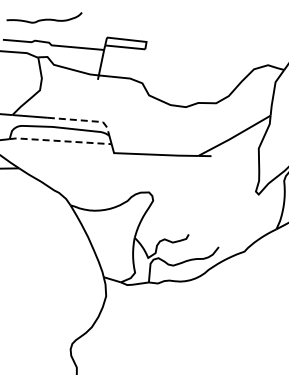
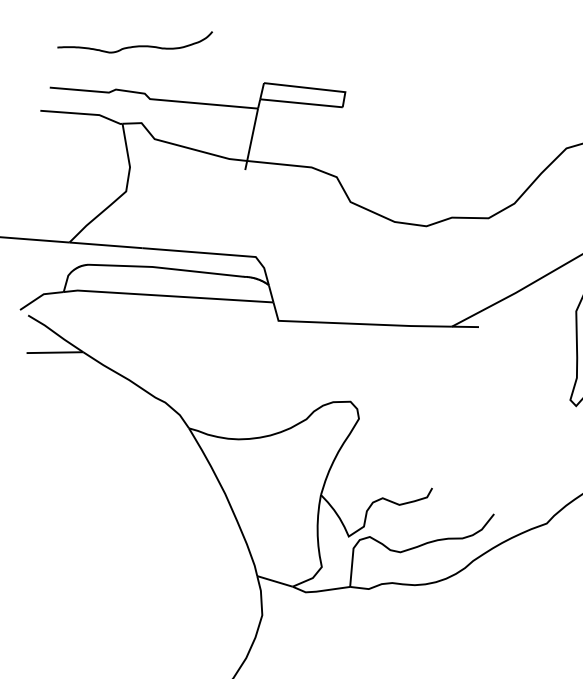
line: (84, 120) -> (217, 253), dashed -> solid
line: (60, 141) -> (168, 296), dashed -> solid

